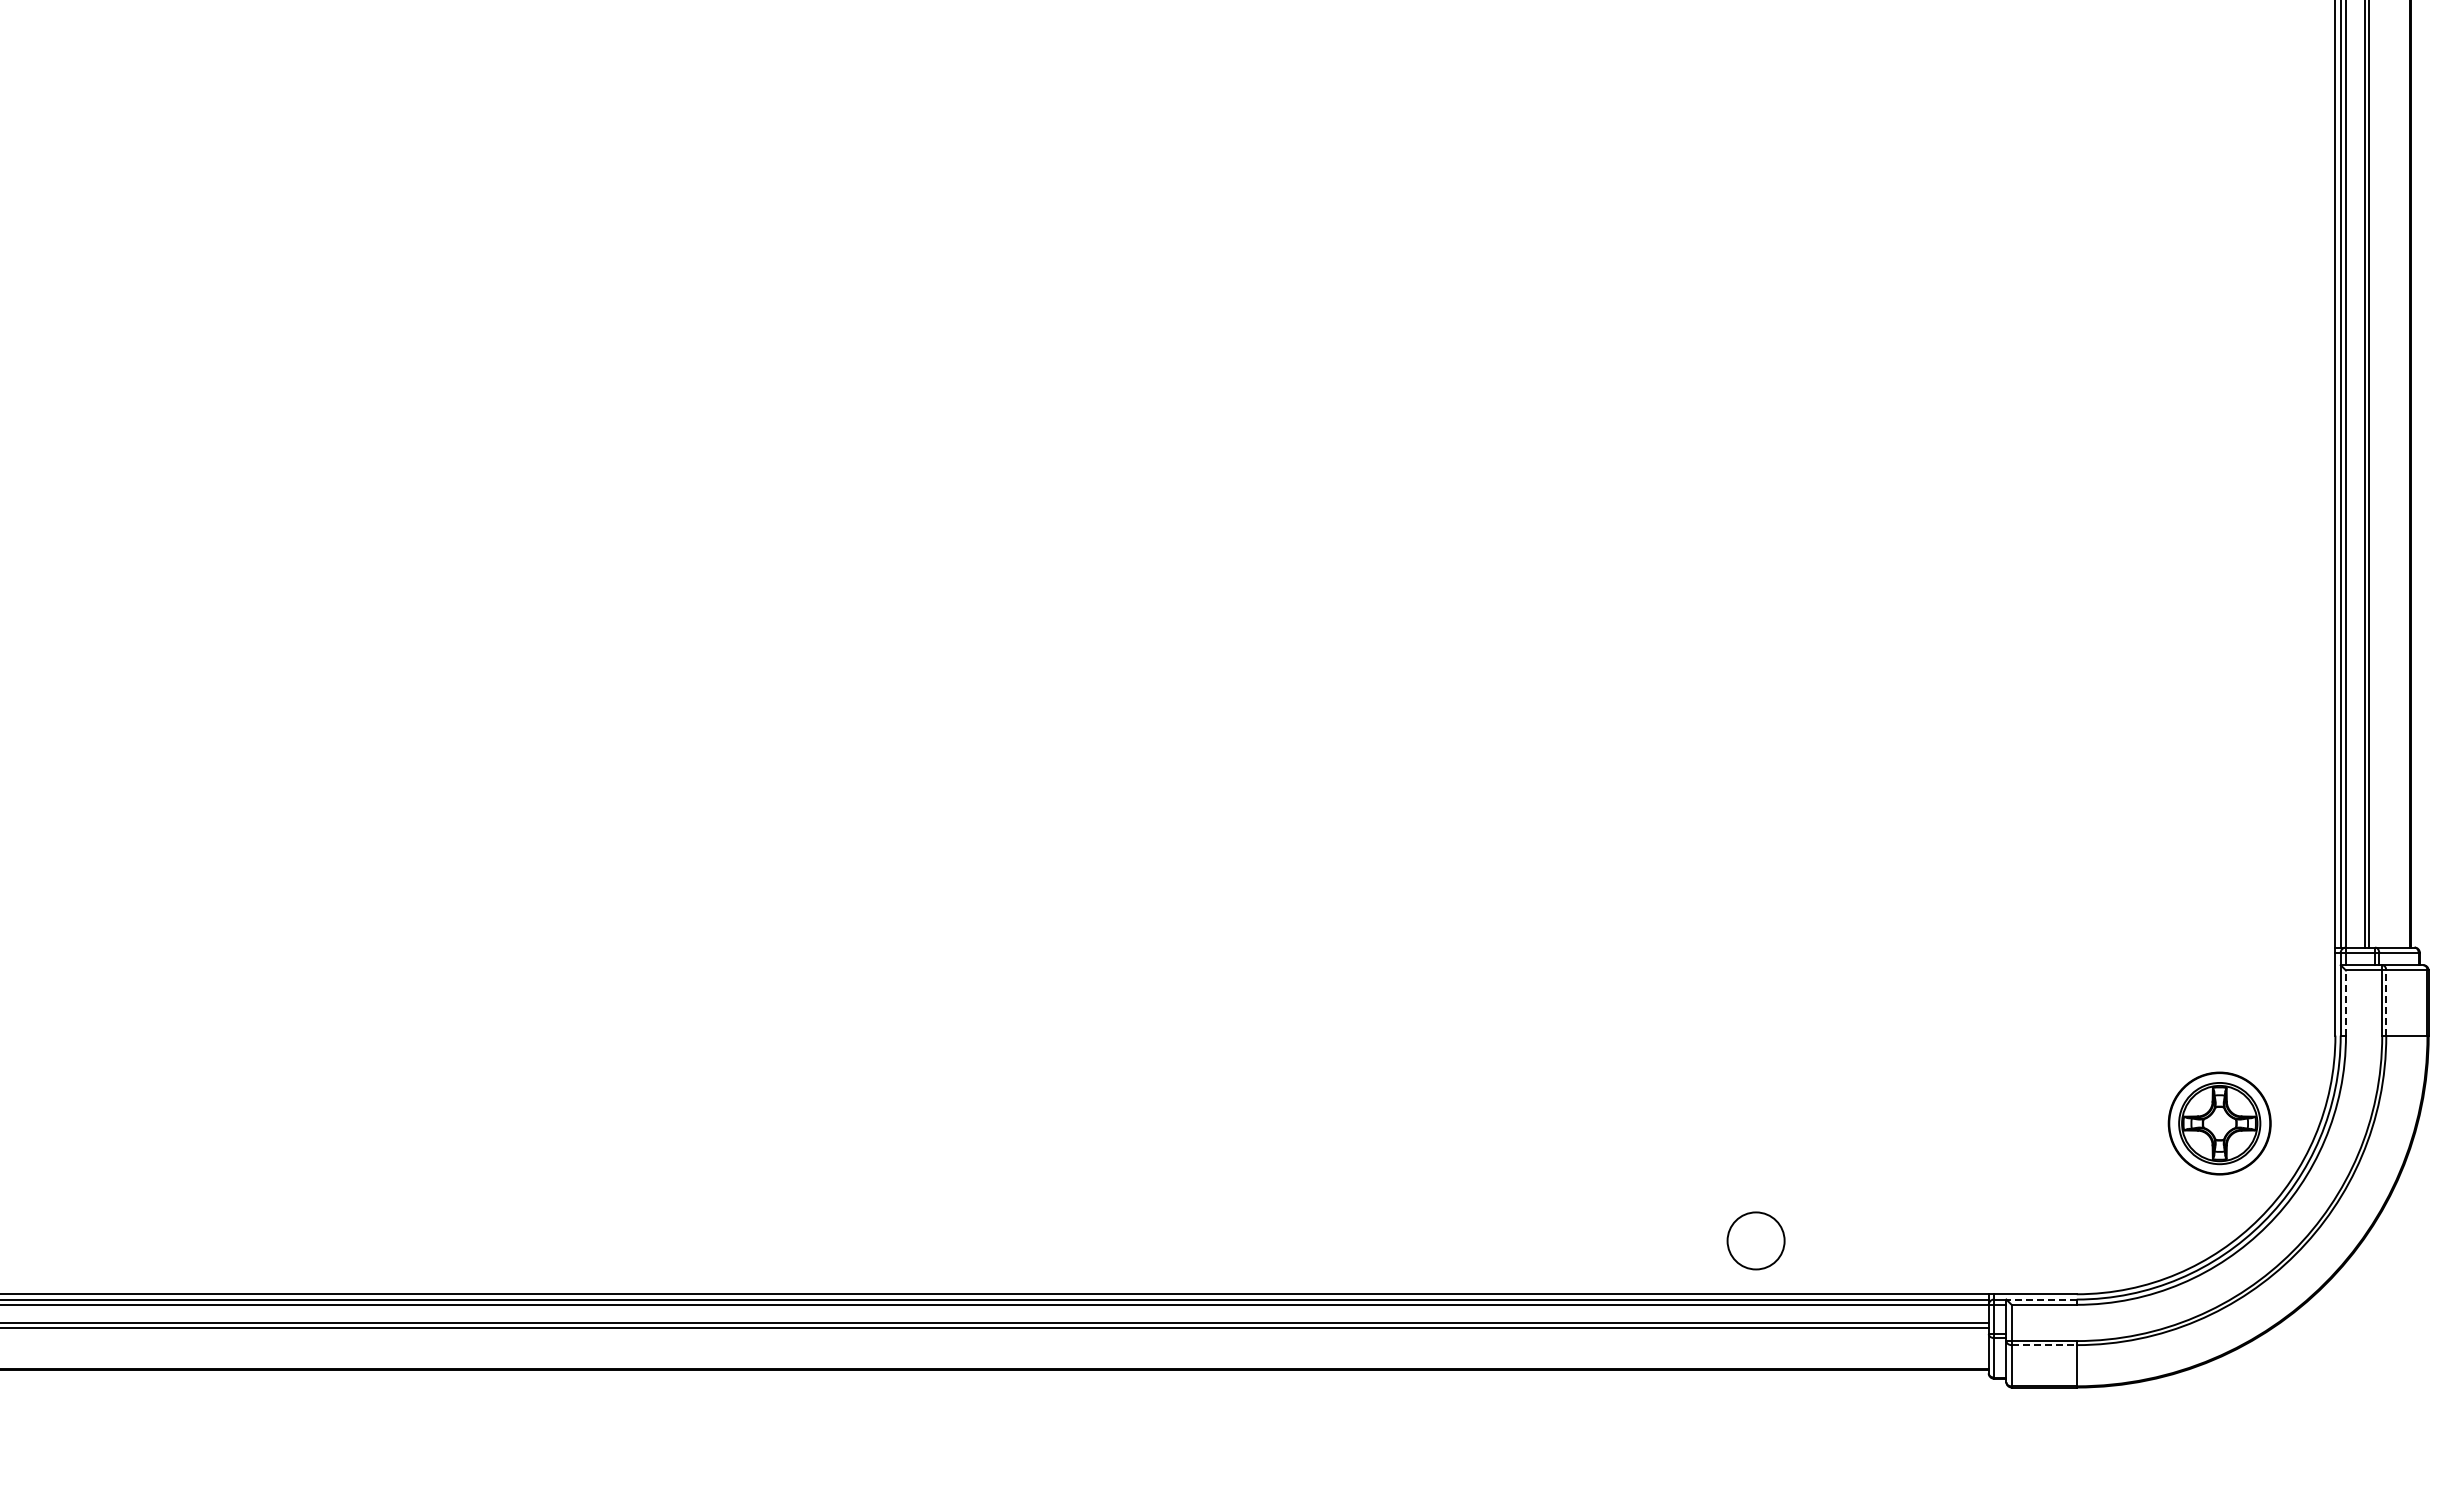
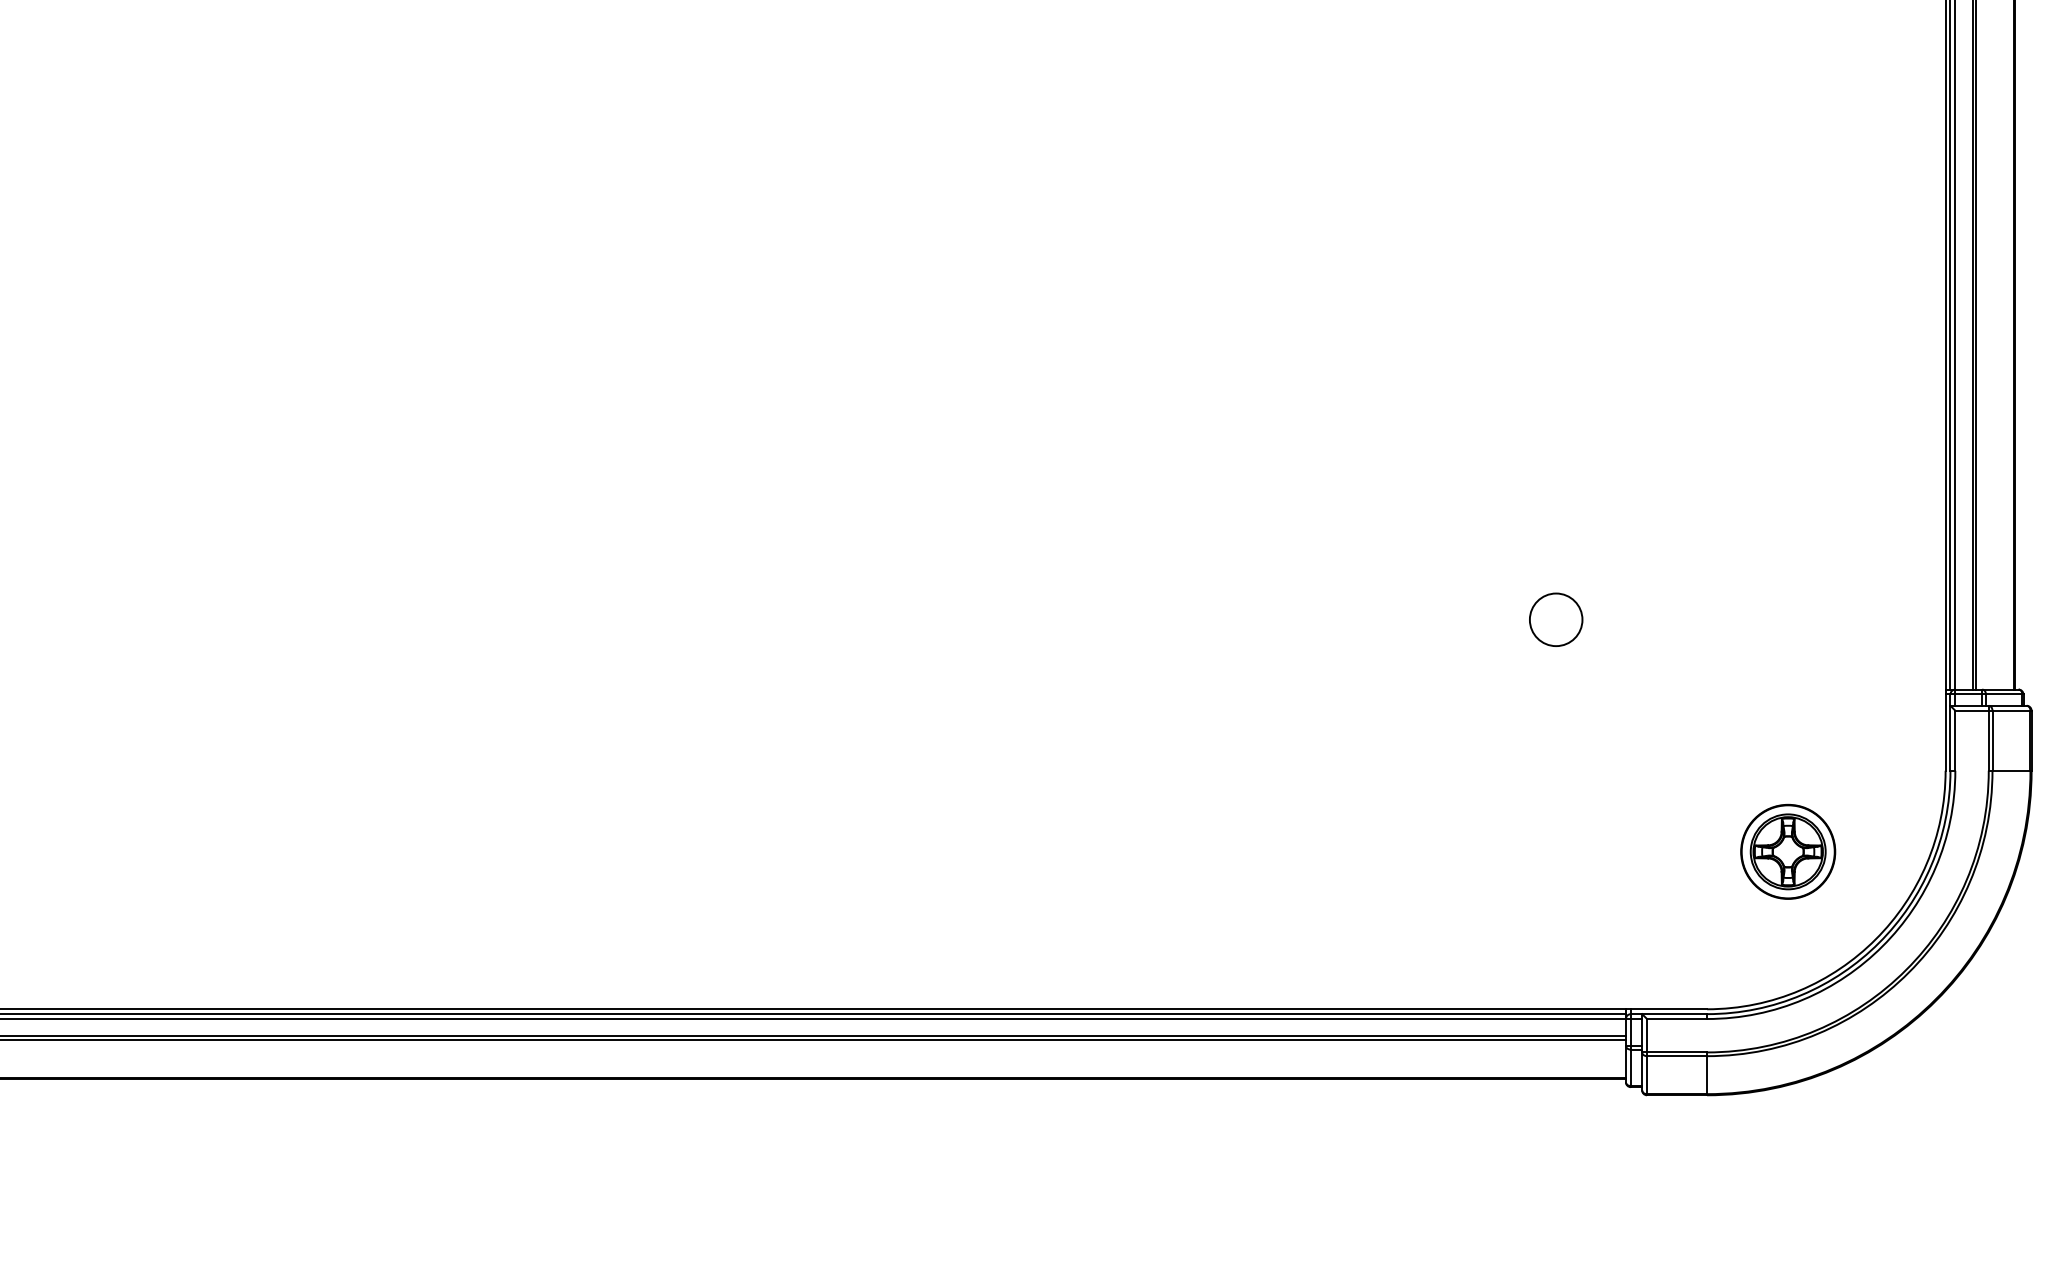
line: (2345, 1003) -> (1954, 741), dashed -> solid
line: (2386, 1003) -> (1992, 741), dashed -> solid
part: (2219, 1123) -> (1787, 851), moved
circle: (1755, 1240) -> (1555, 619), moved
line: (2041, 1299) -> (1674, 1014), dashed -> solid
line: (2044, 1345) -> (1677, 1056), dashed -> solid

